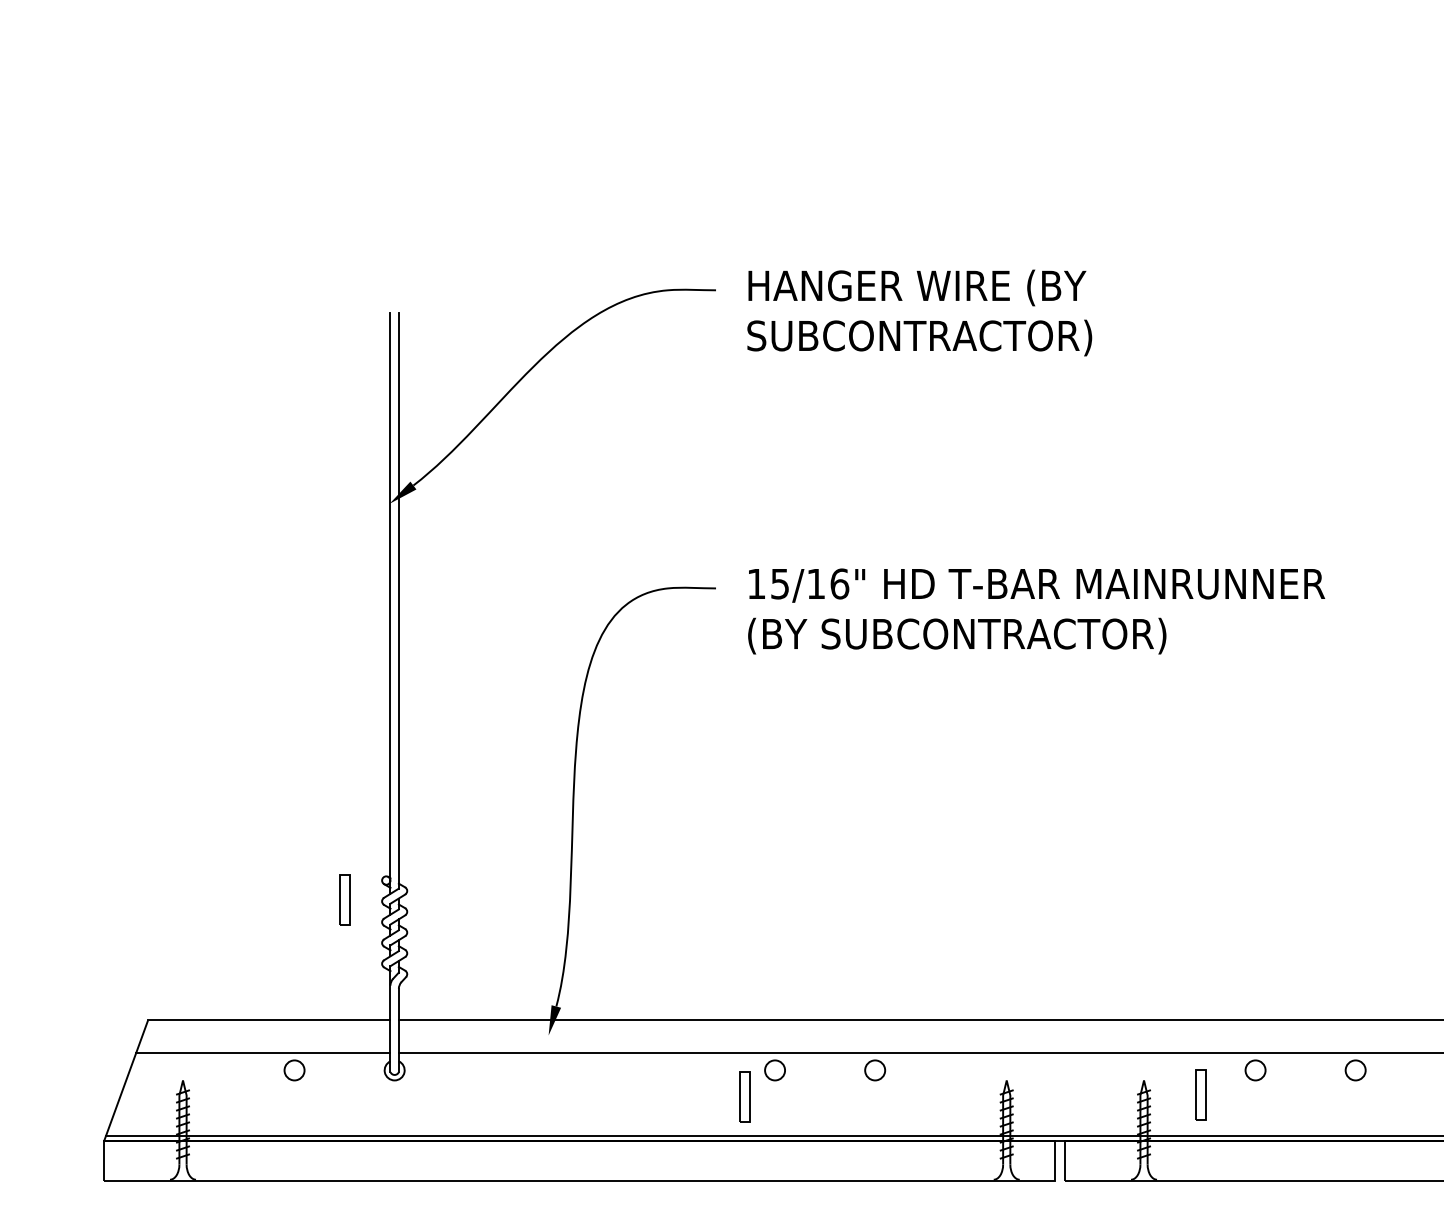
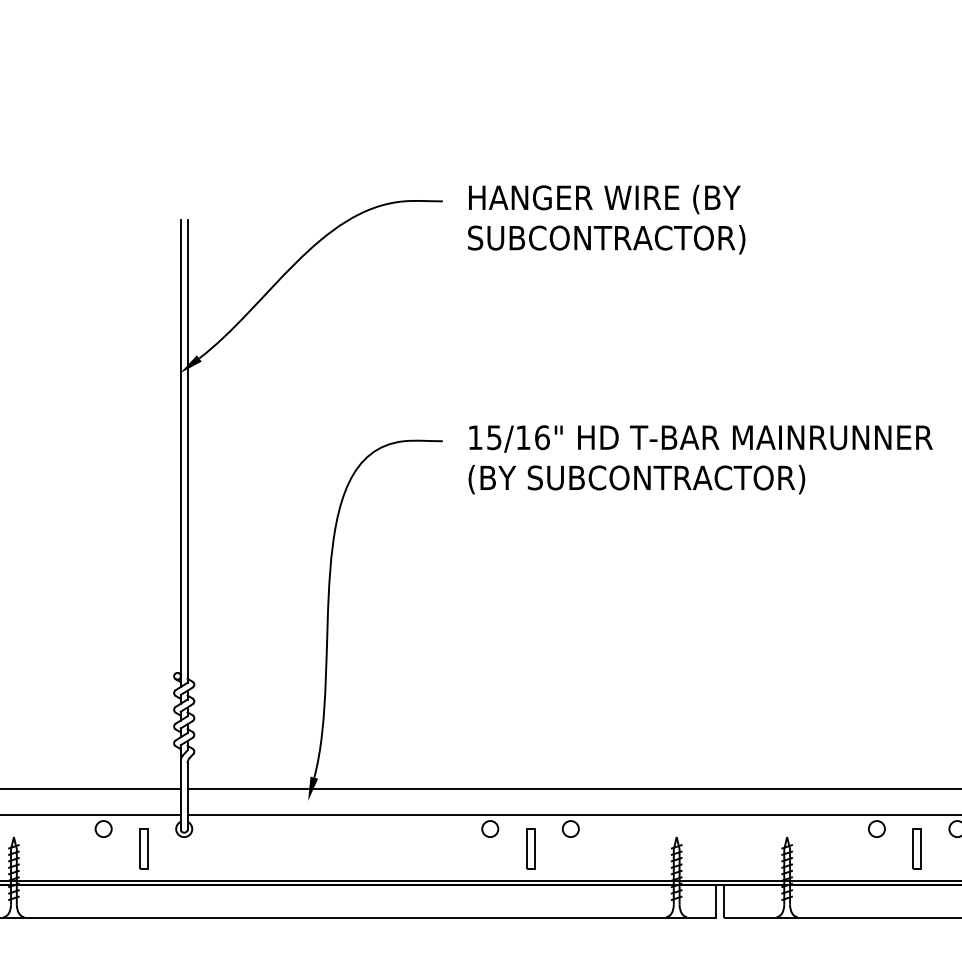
part: (344, 899) -> (143, 848), moved
part: (1200, 1094) -> (917, 848), moved
part: (744, 1096) -> (530, 848), moved

